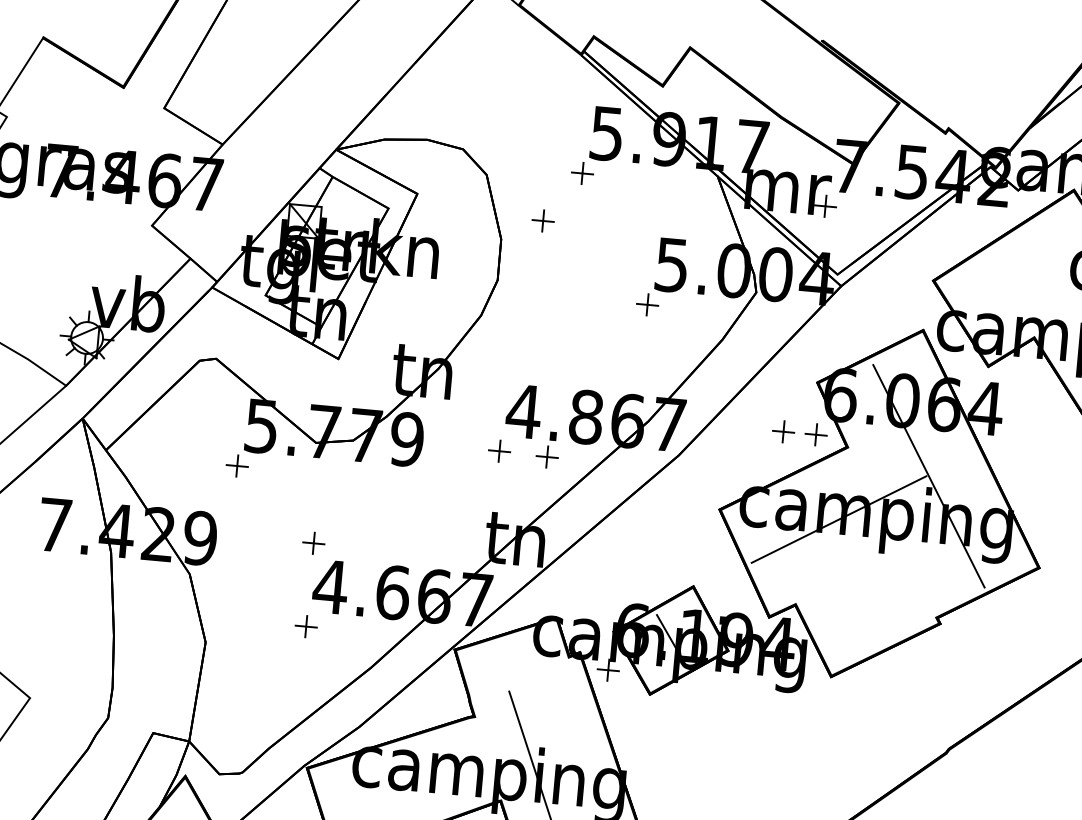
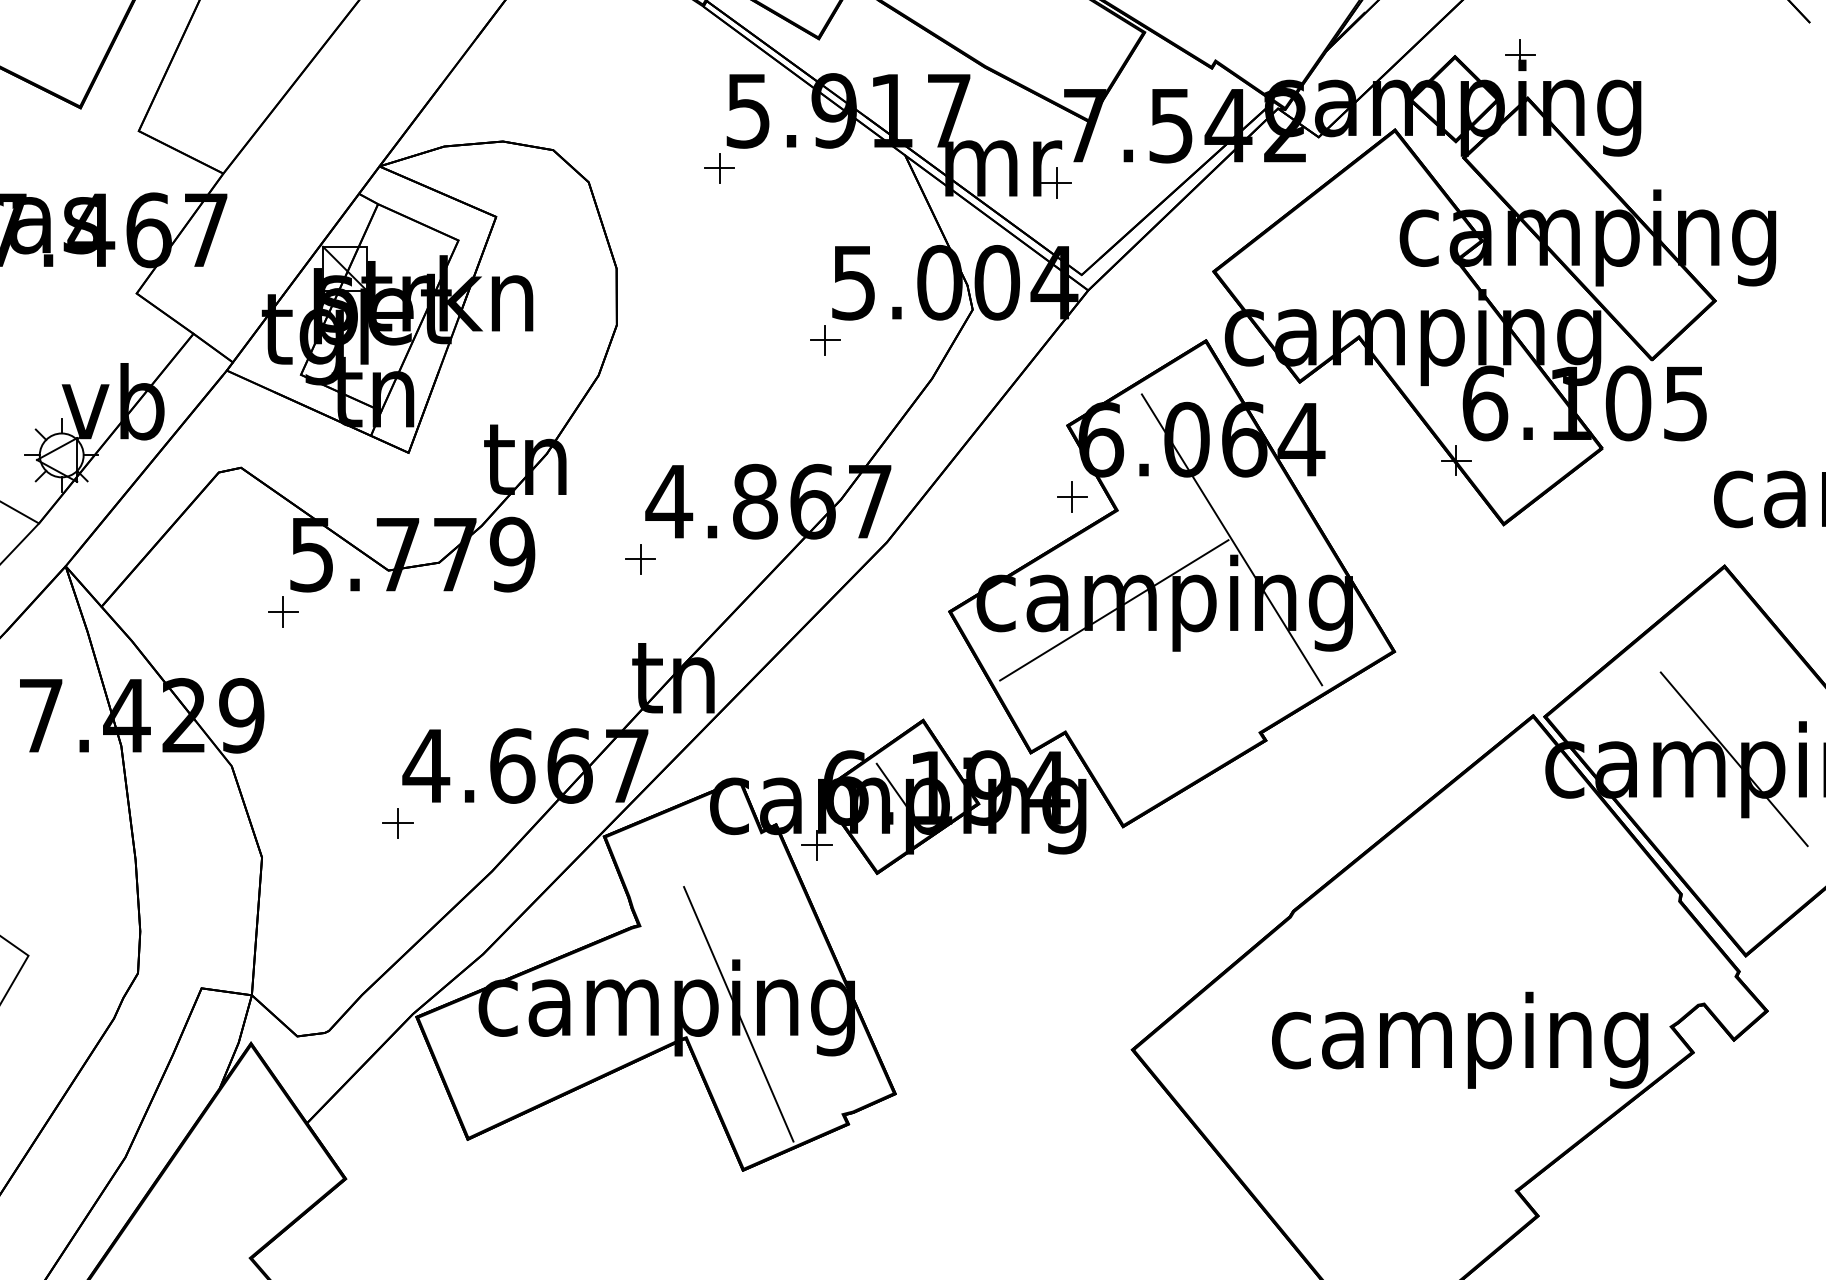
part: (542, 221) -> (671, 238), removed
part: (783, 431) -> (1027, 496), removed
part: (546, 457) -> (706, 561), removed
part: (313, 543) -> (397, 708), removed

